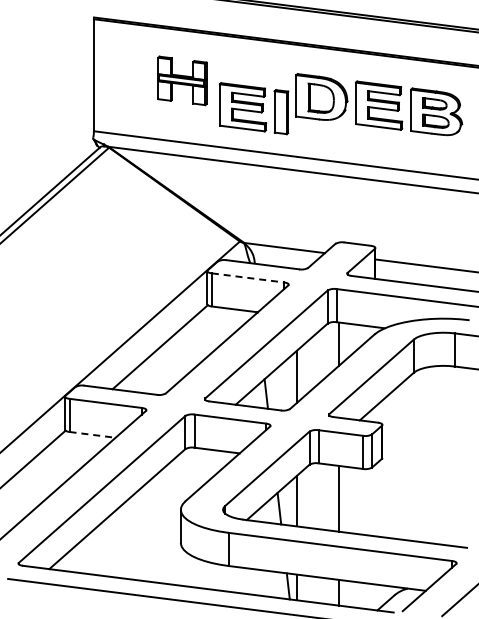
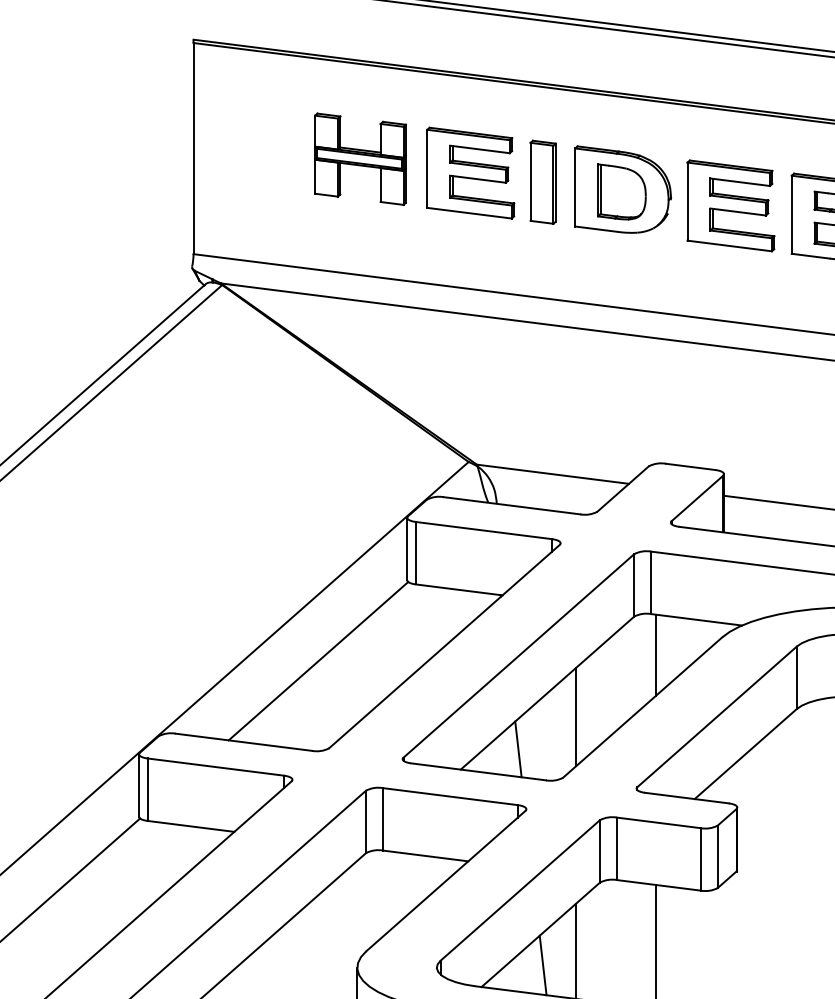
part: (253, 108) -> (490, 175), moved
line: (248, 277) -> (484, 529), dashed -> solid
line: (93, 434) -> (192, 825), dashed -> solid

